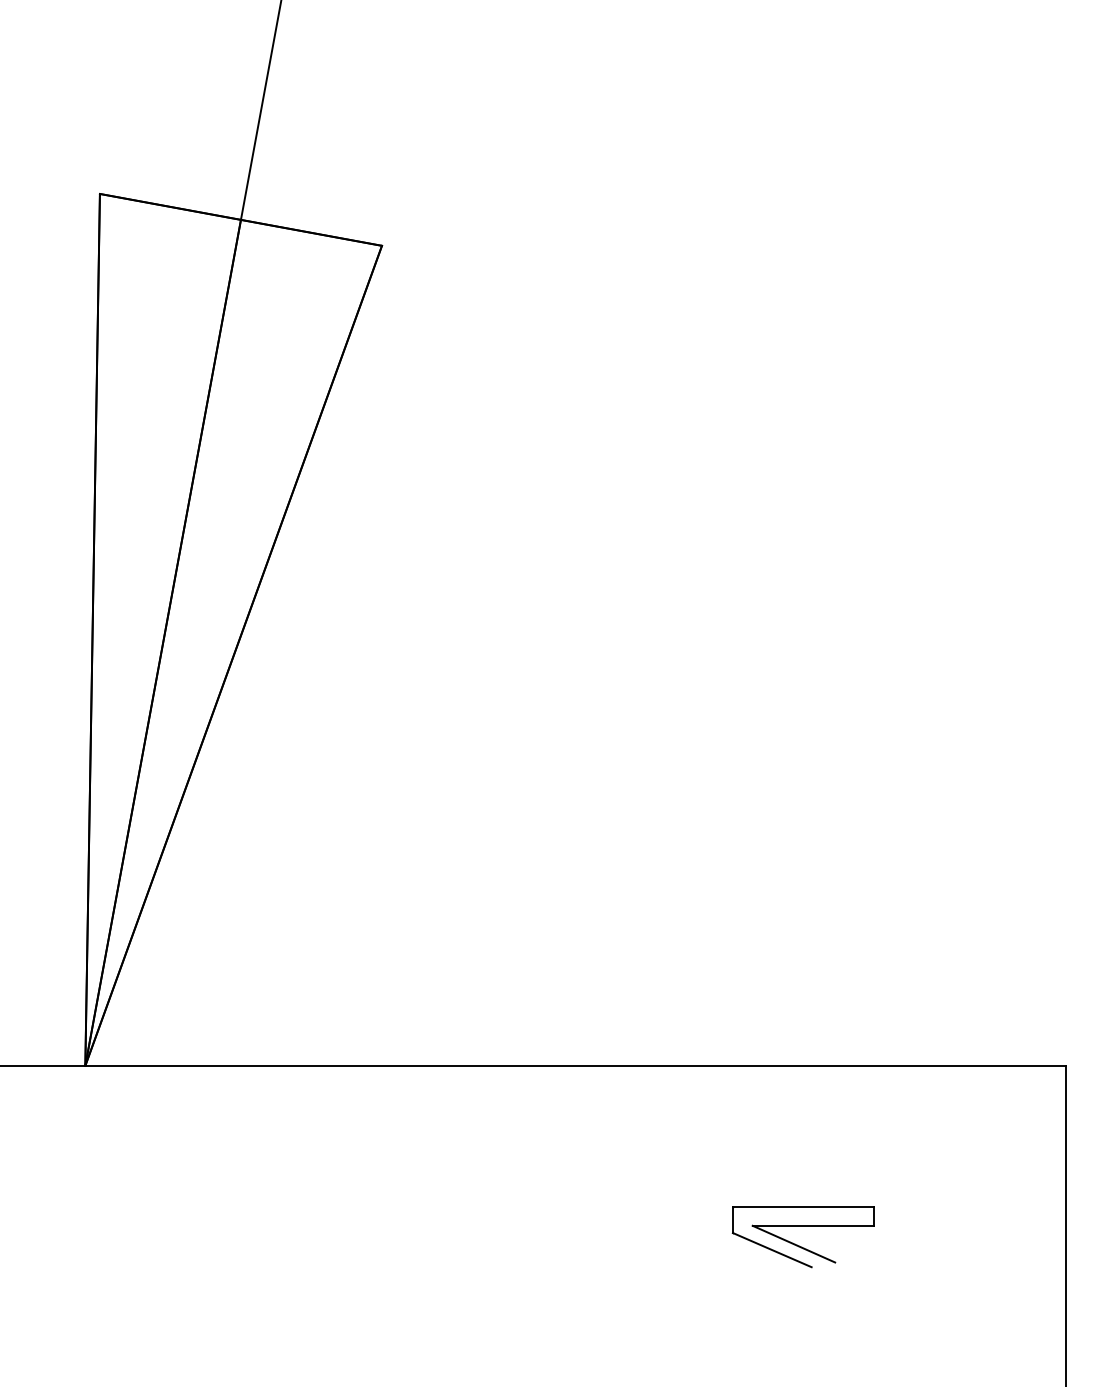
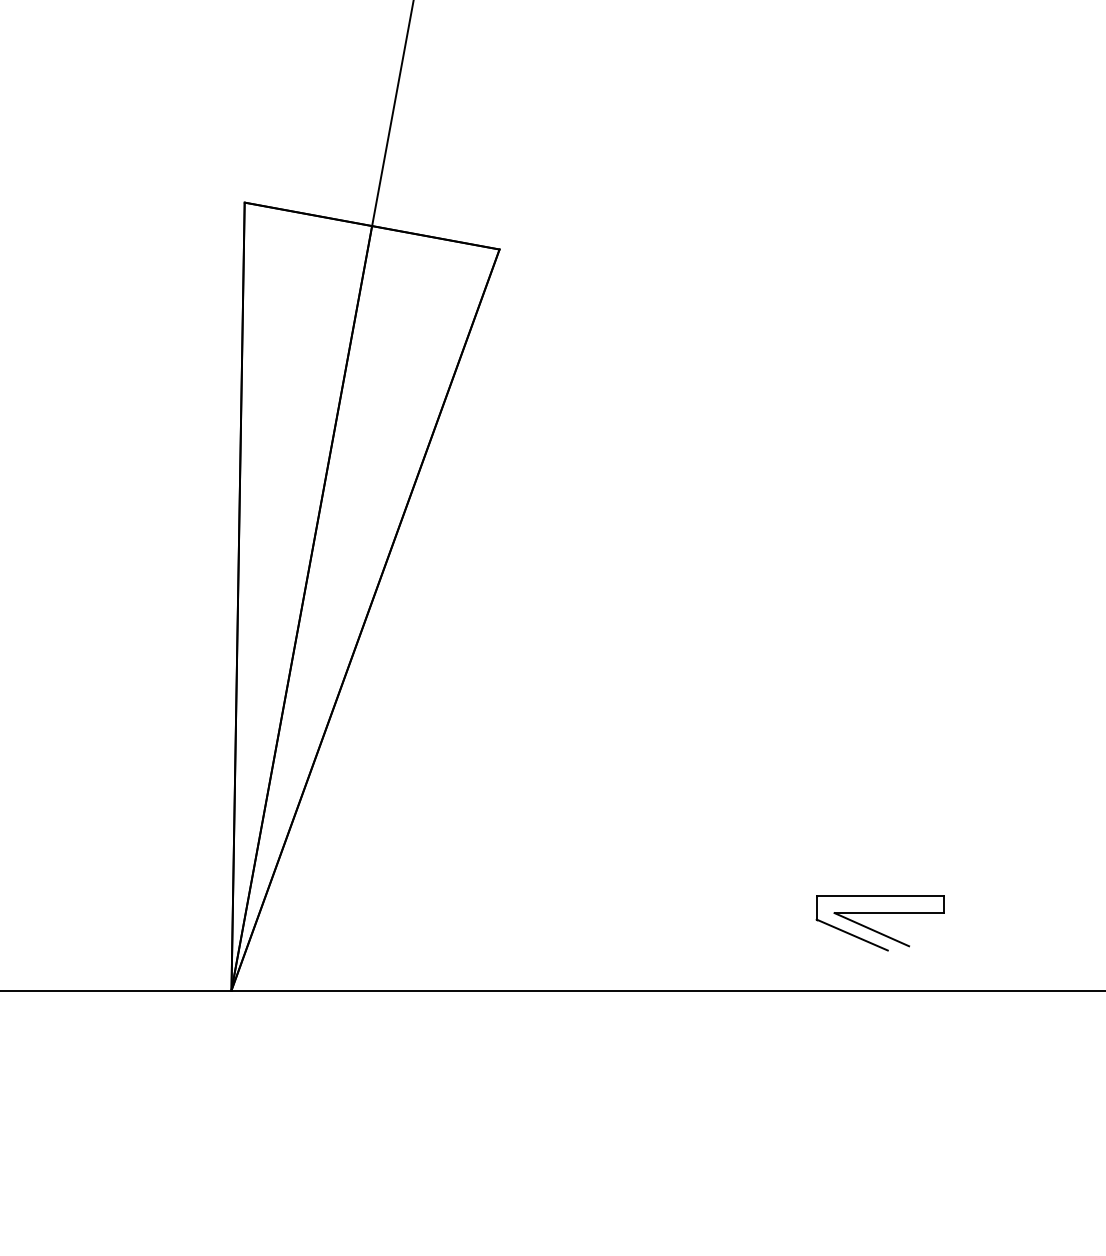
part: (799, 1245) -> (876, 930), moved

